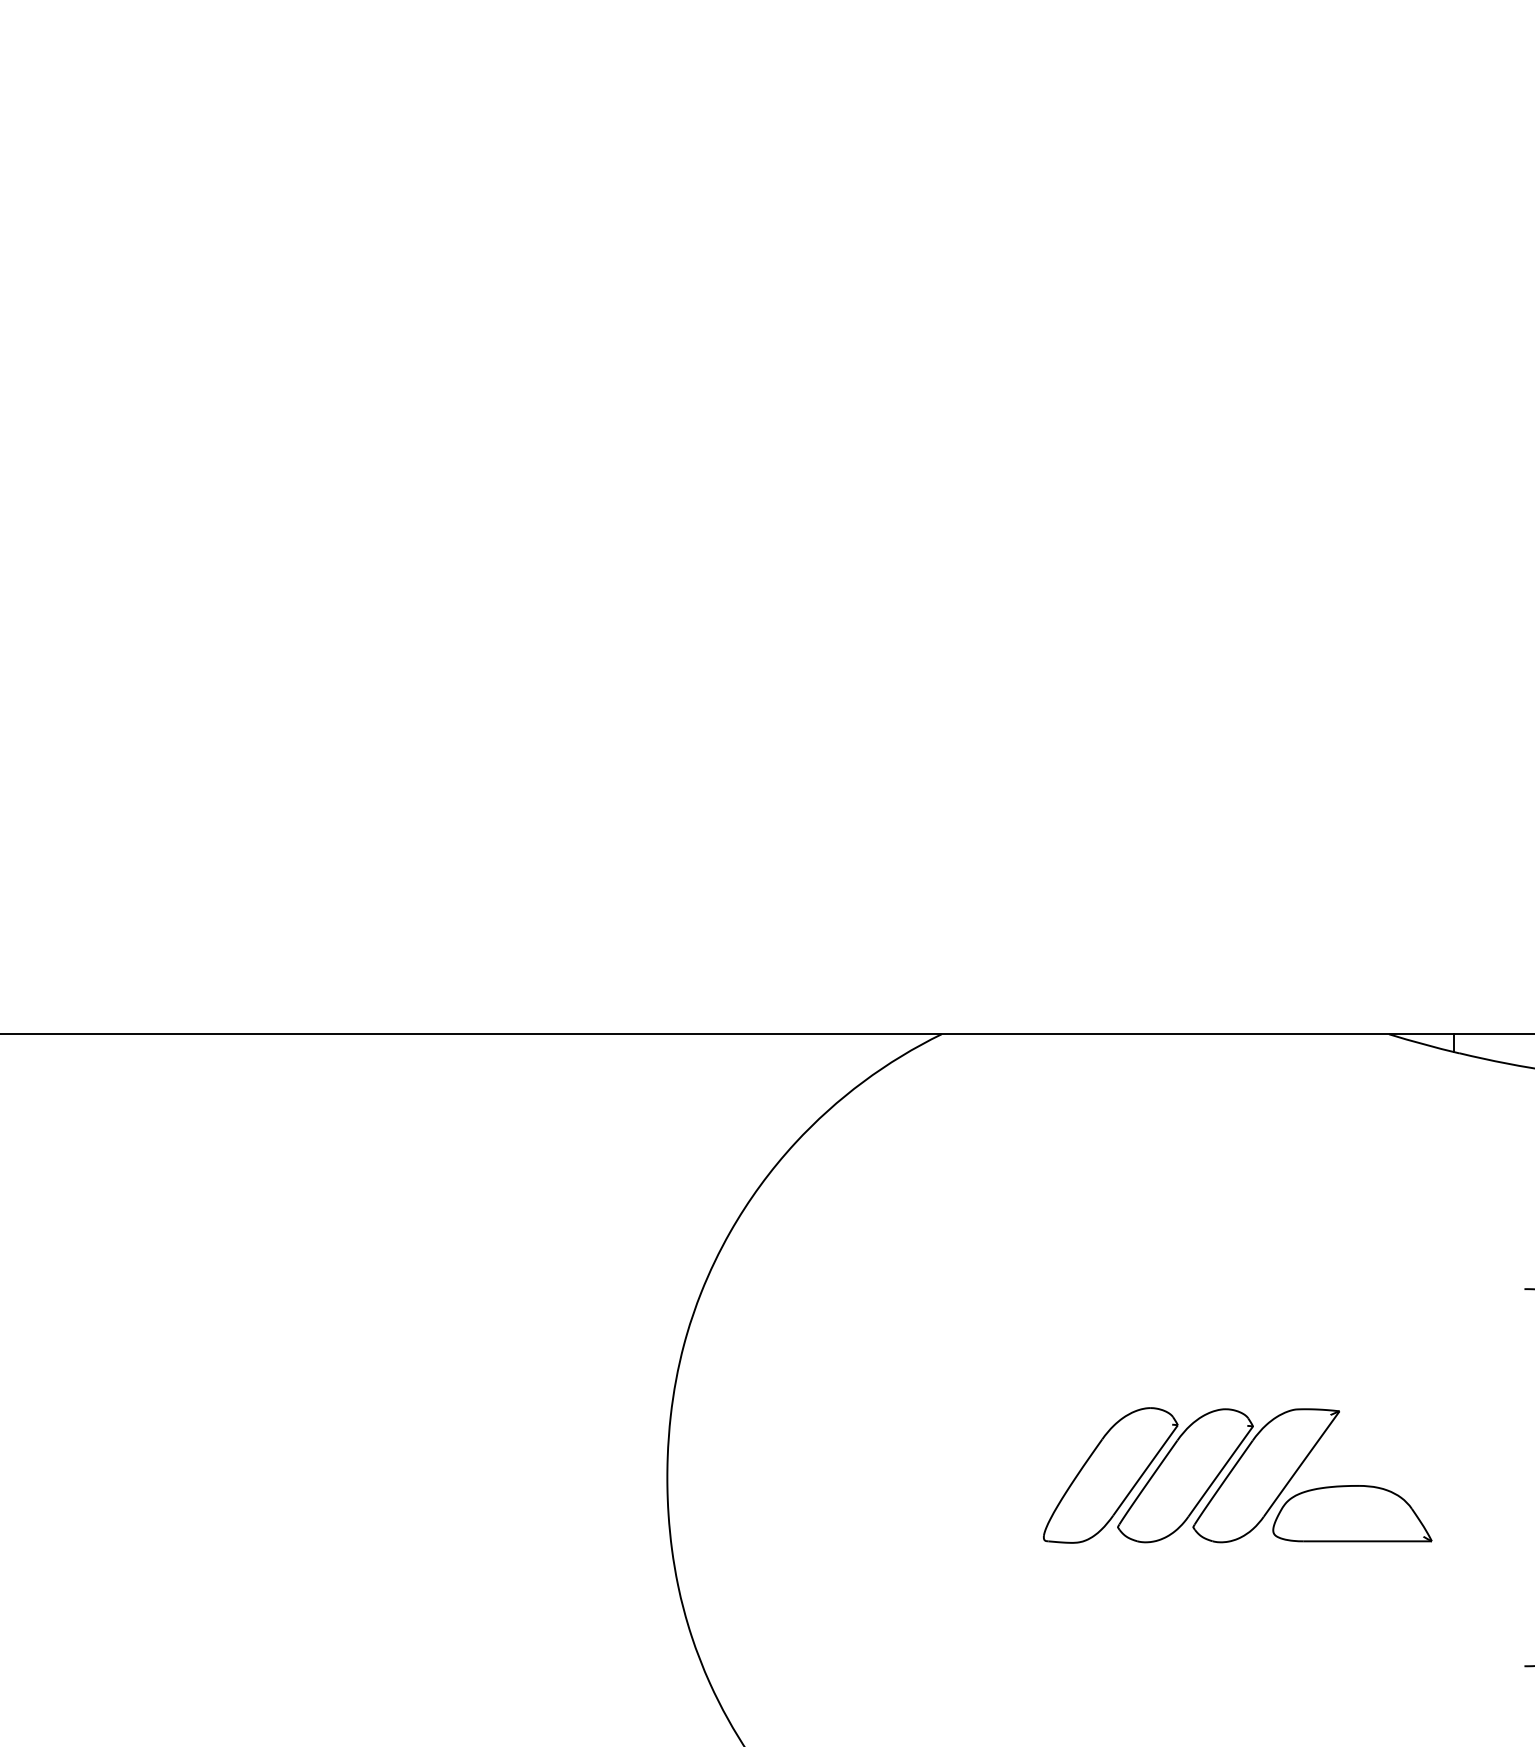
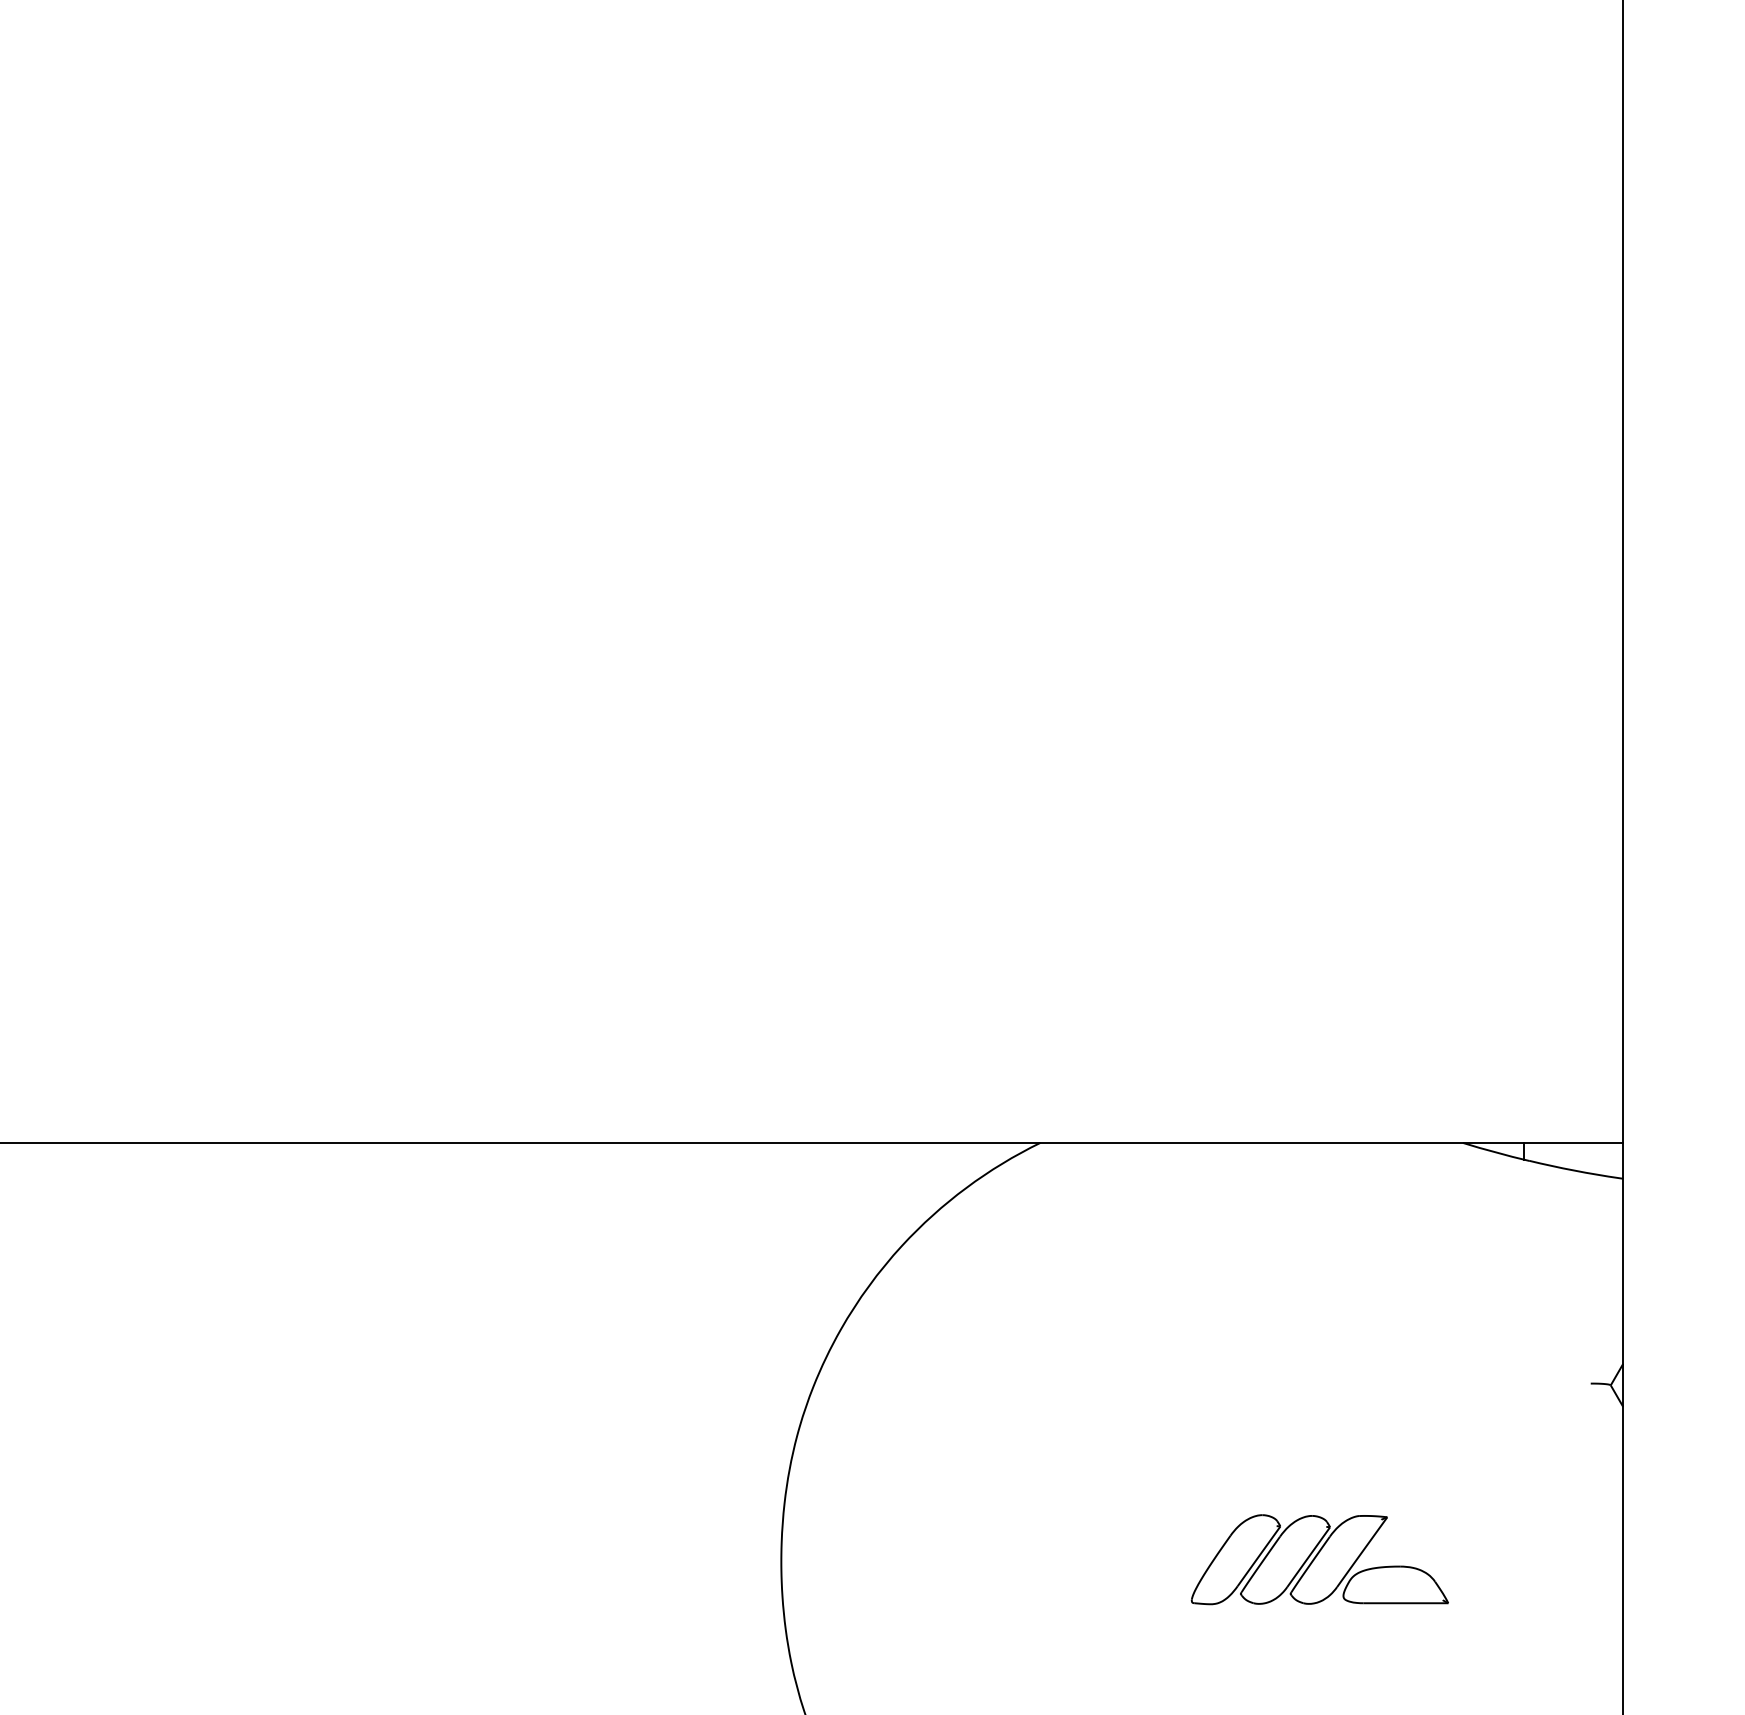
part: (1237, 1475) -> (1319, 1559), size x0.7

